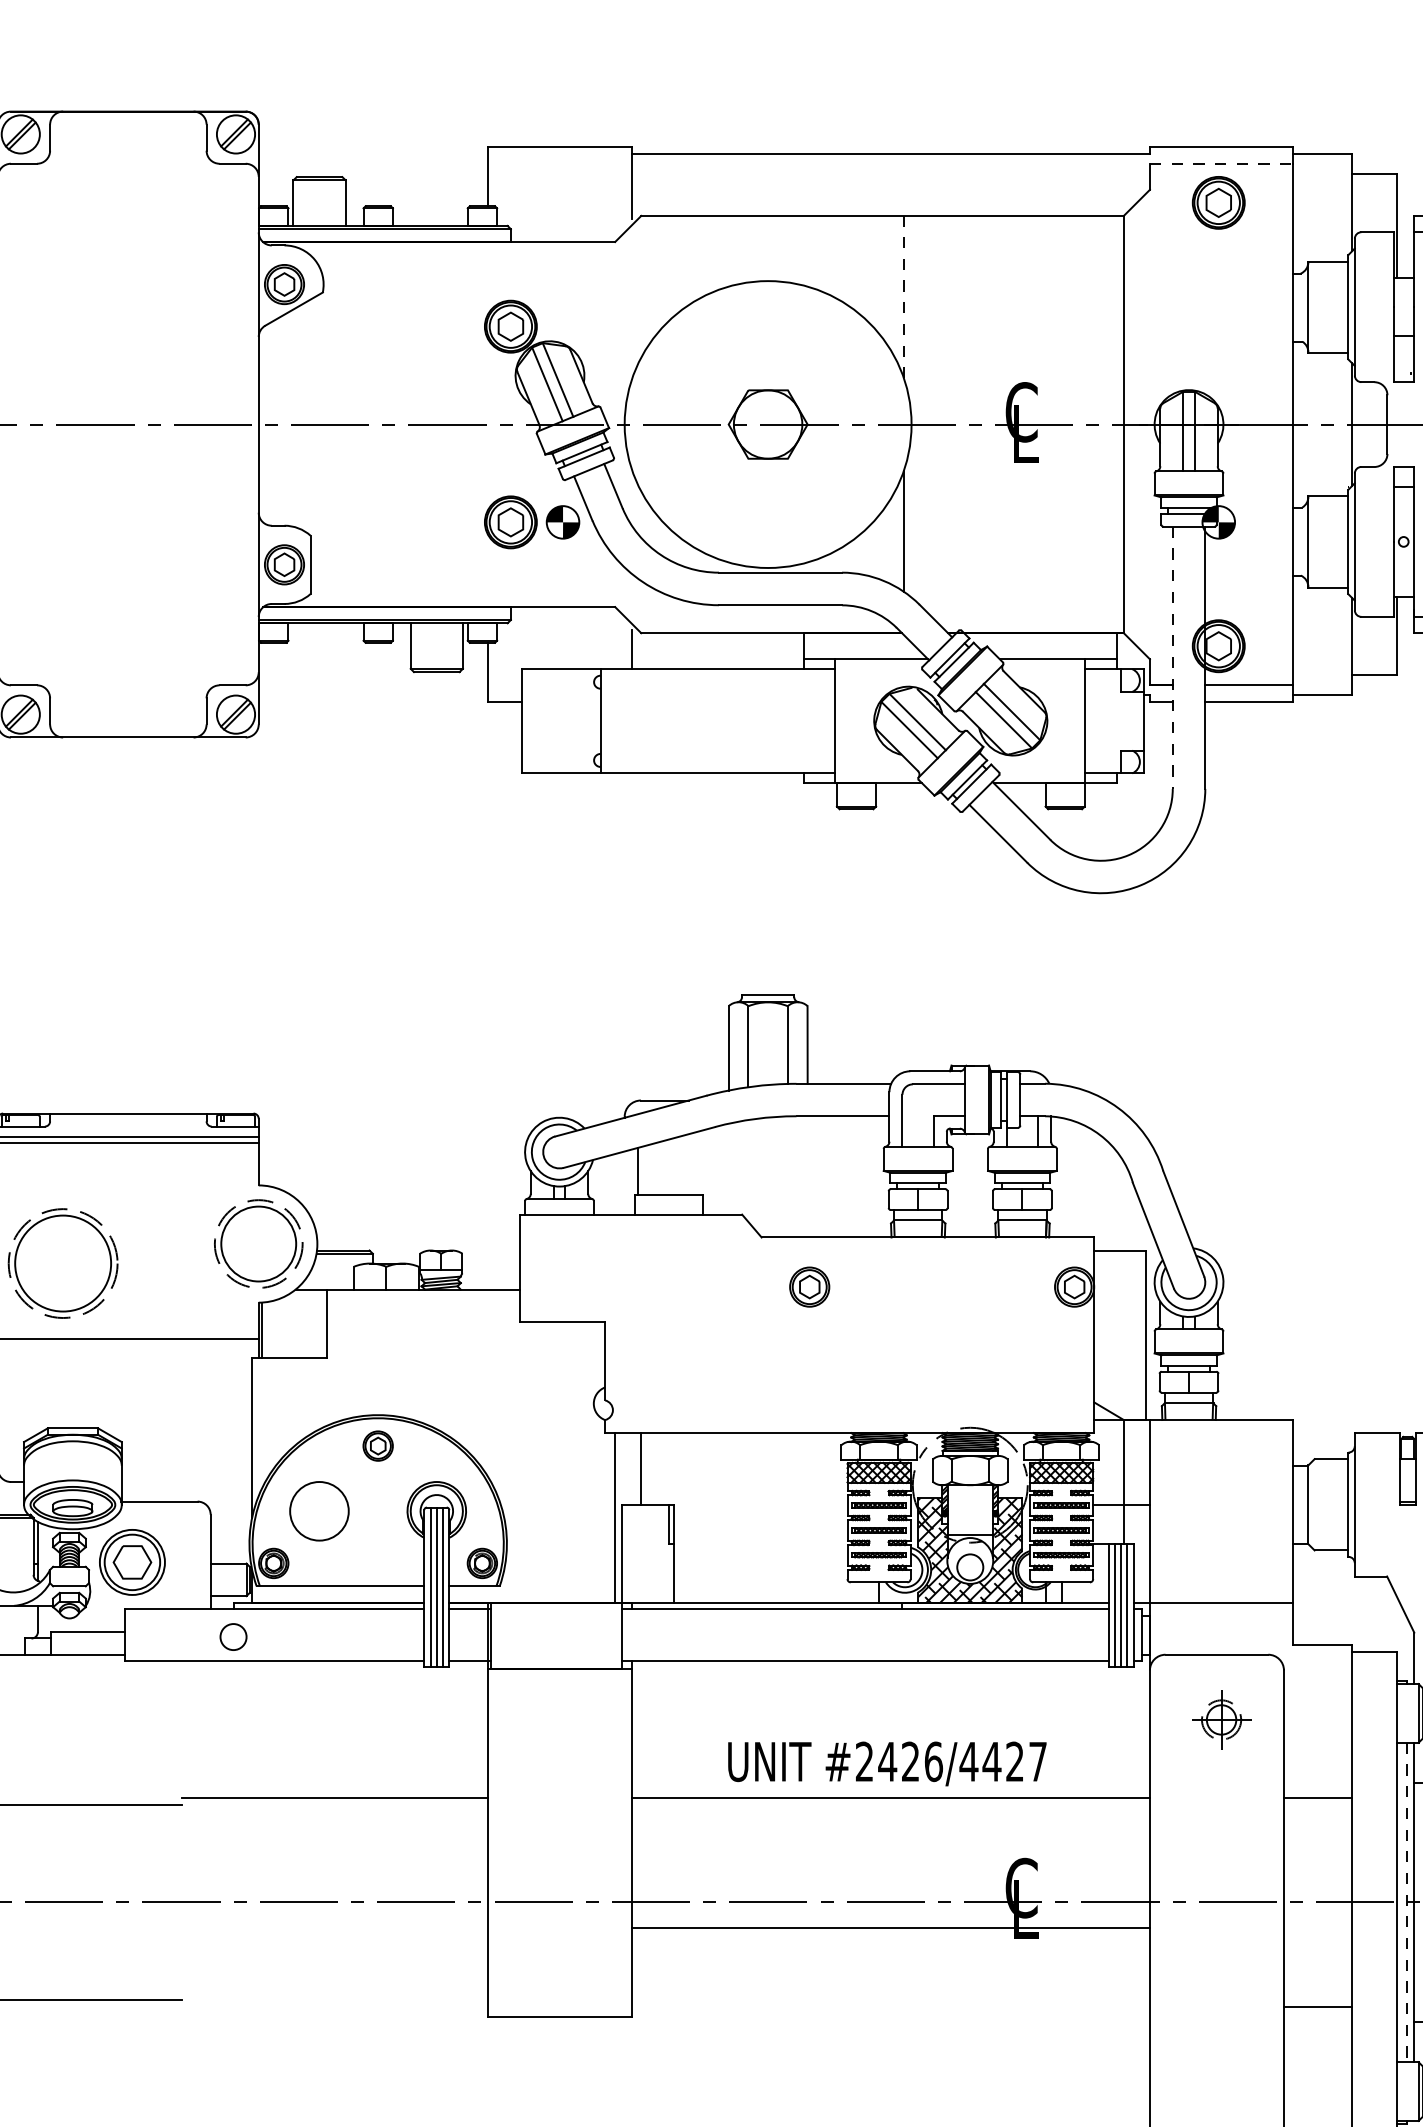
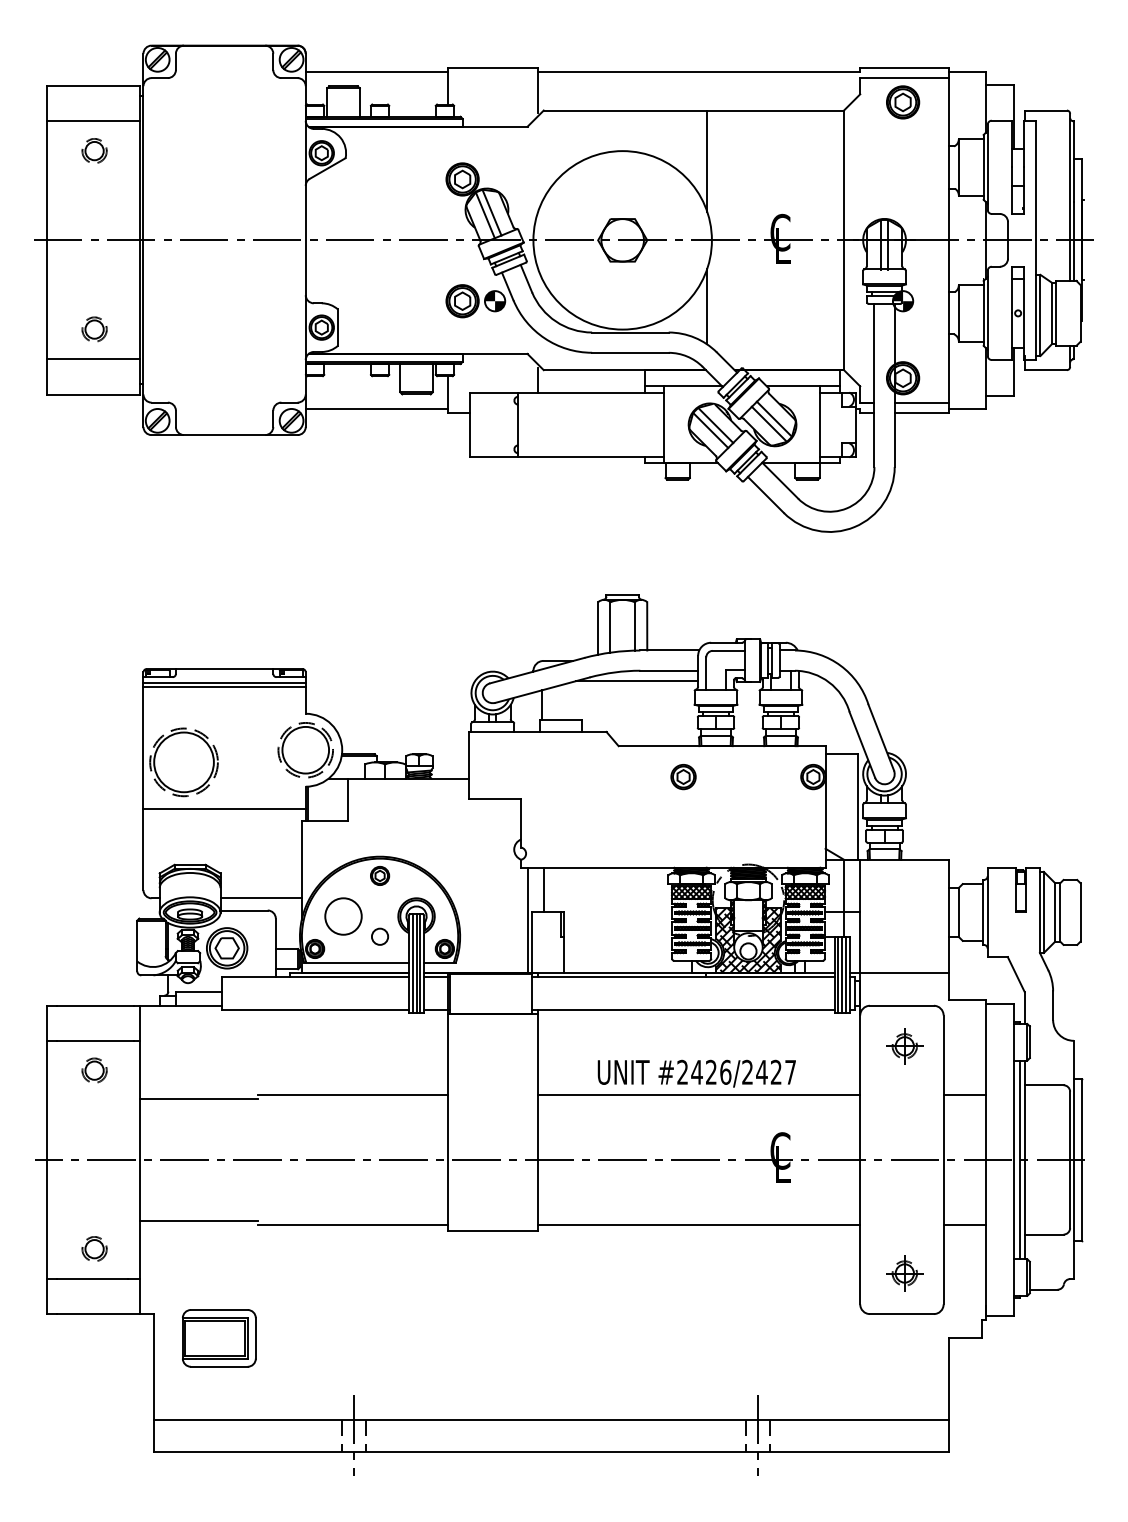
line: (372, 154) -> (376, 72), added
line: (1221, 164) -> (904, 78), dashed -> solid
line: (904, 297) -> (707, 161), dashed -> solid
line: (1172, 657) -> (874, 385), dashed -> solid
line: (372, 694) -> (376, 408), added
line: (790, 1133) -> (636, 681), added
part: (809, 1287) -> (683, 777), moved
line: (186, 1482) -> (260, 898), added
circle: (232, 1636) -> (379, 936), moved
text: (968, 1760) -> (747, 1071), #2426/4427 -> #2426/2427
line: (1407, 1903) -> (1020, 1160), dashed -> solid
line: (889, 1927) -> (698, 1224), moved
line: (333, 2006) -> (352, 1224), added
part: (1221, 2085) -> (904, 1273), added

